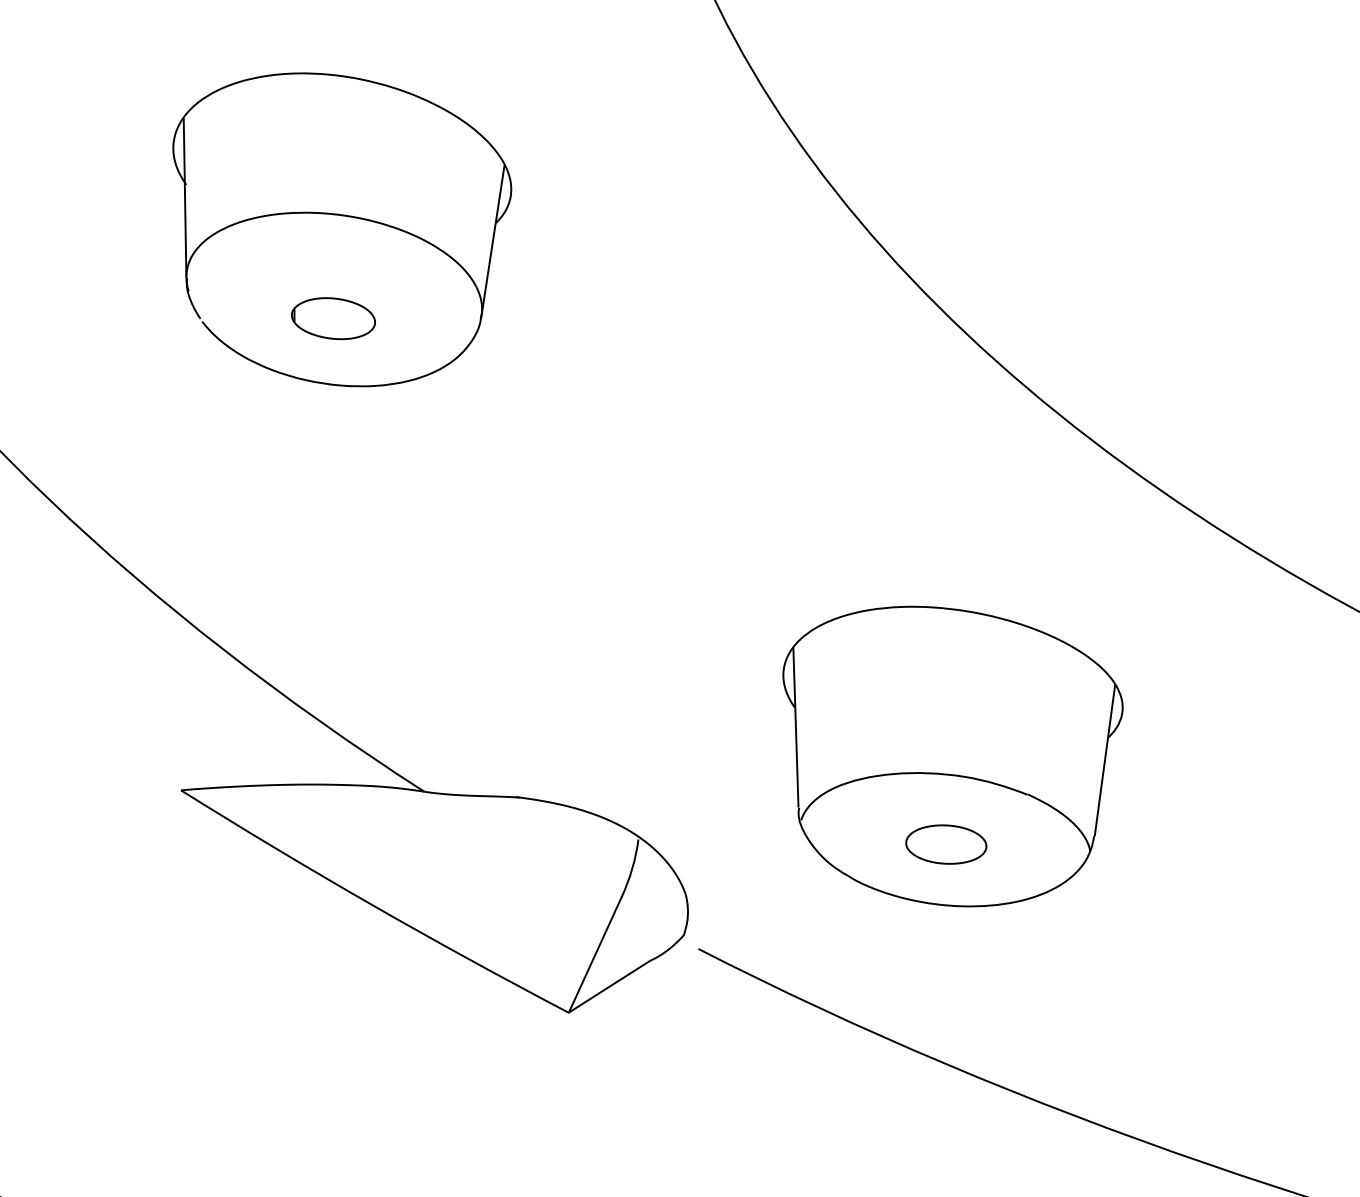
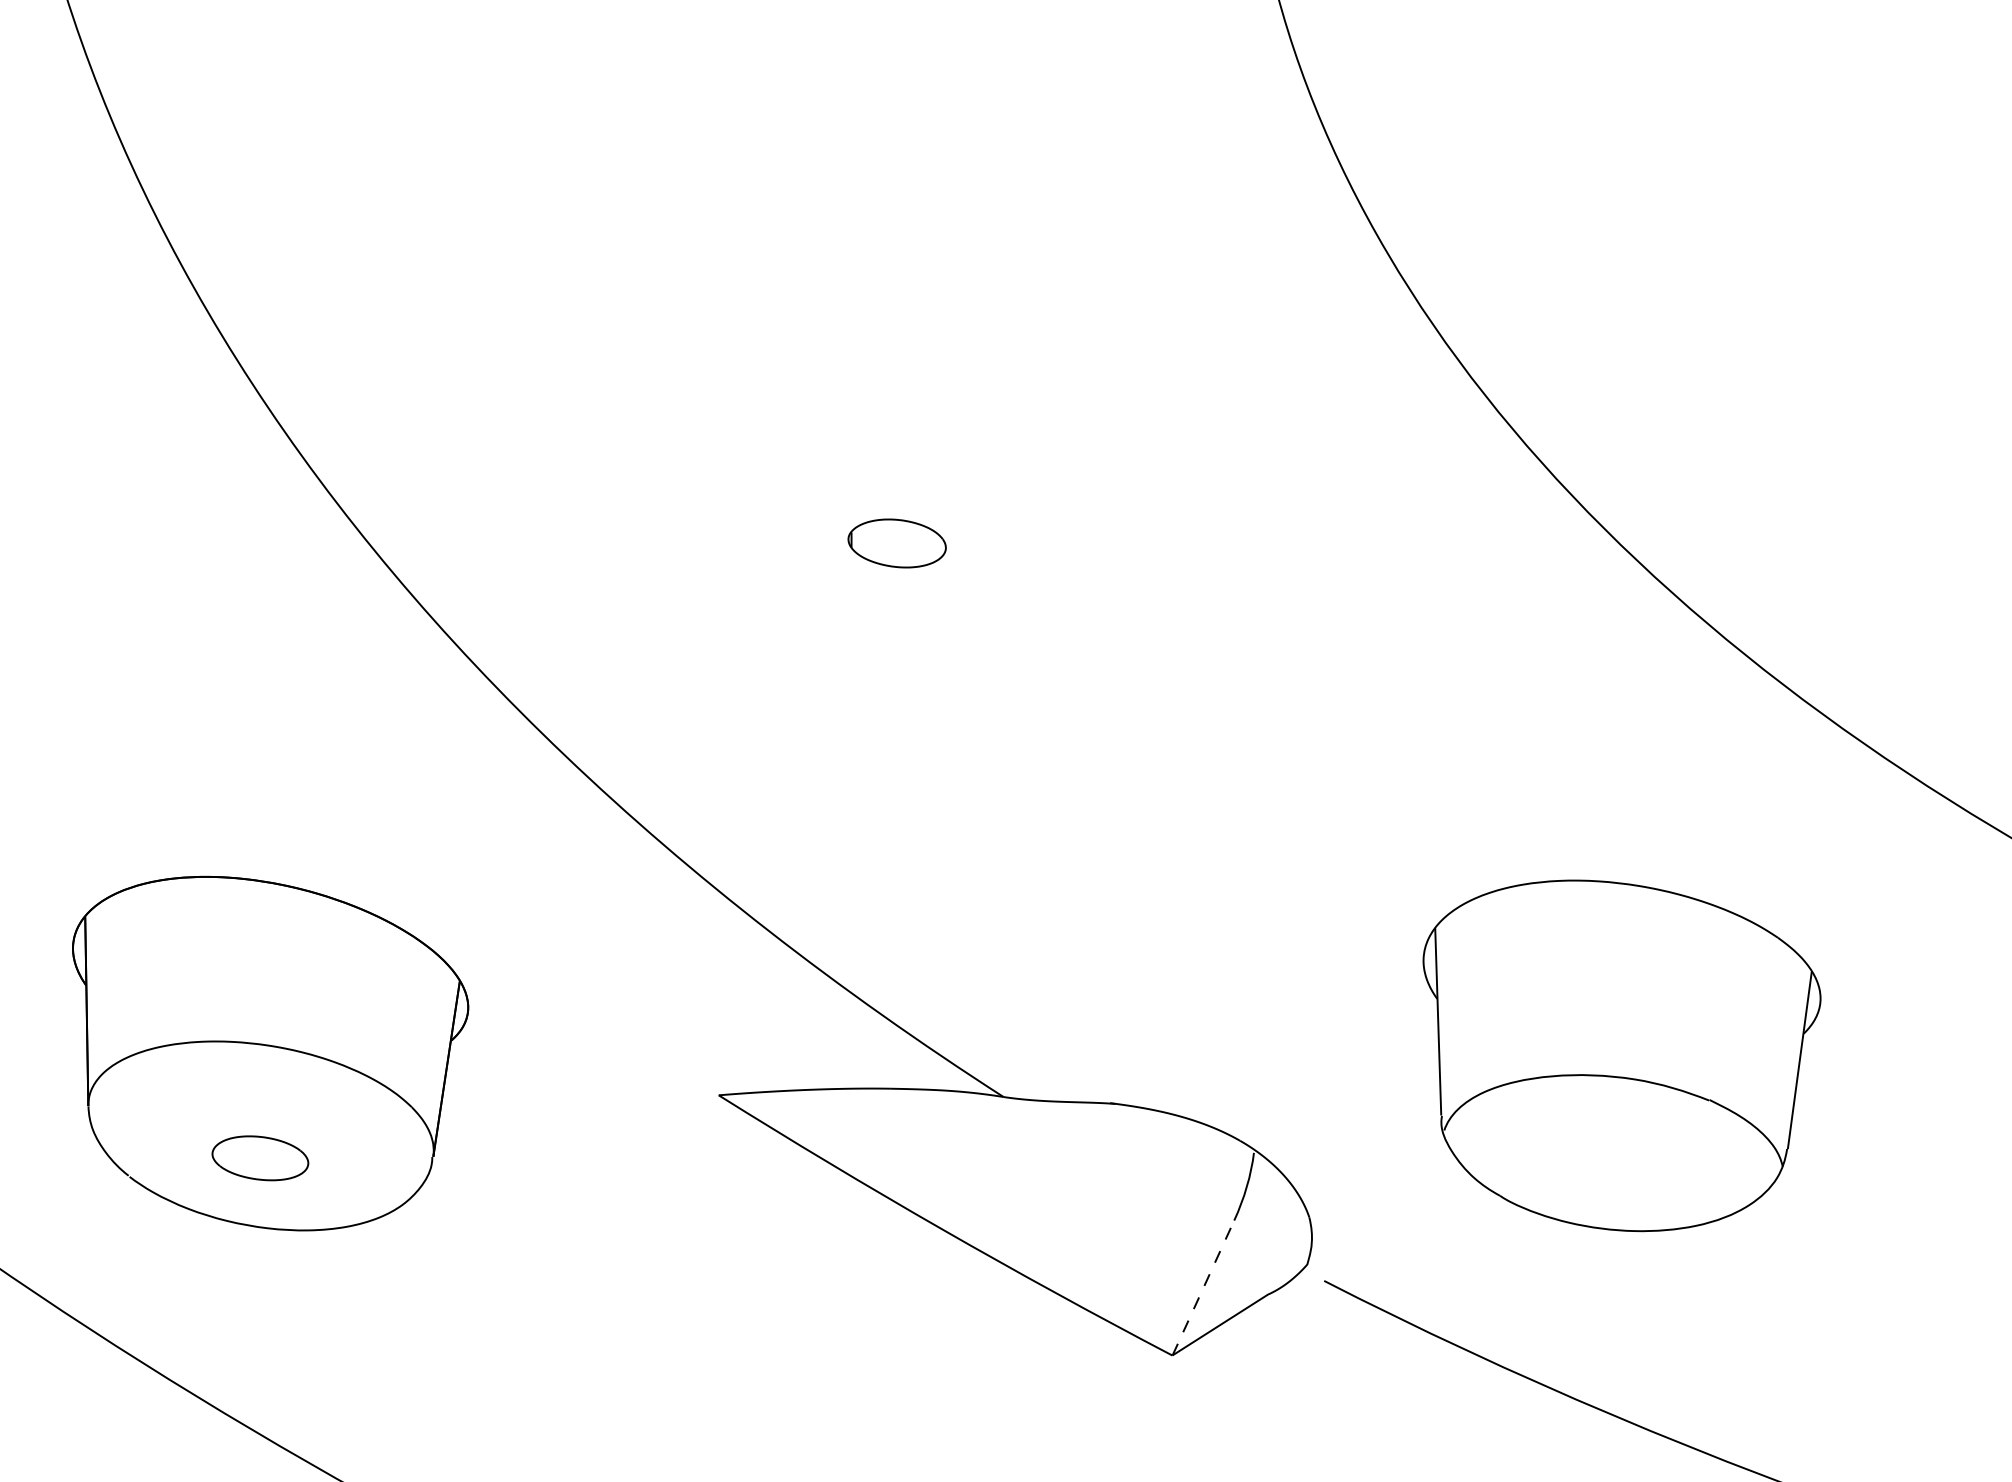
part: (346, 216) -> (912, 424), removed
part: (945, 844) -> (1613, 1158), removed
line: (595, 954) -> (1203, 1287), solid -> dashed

